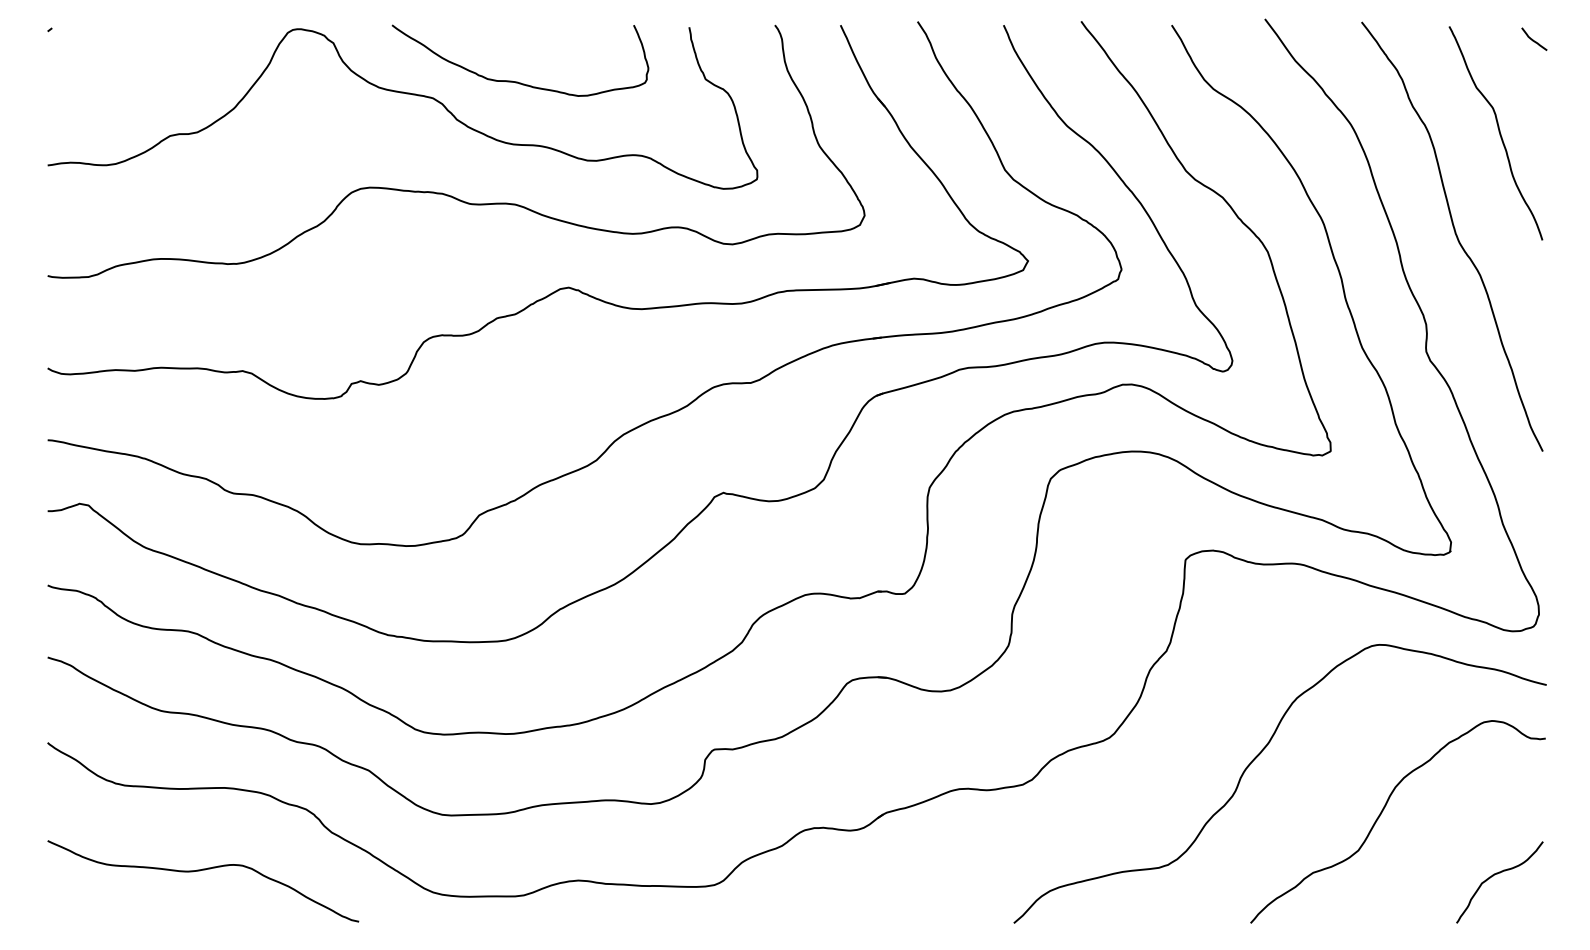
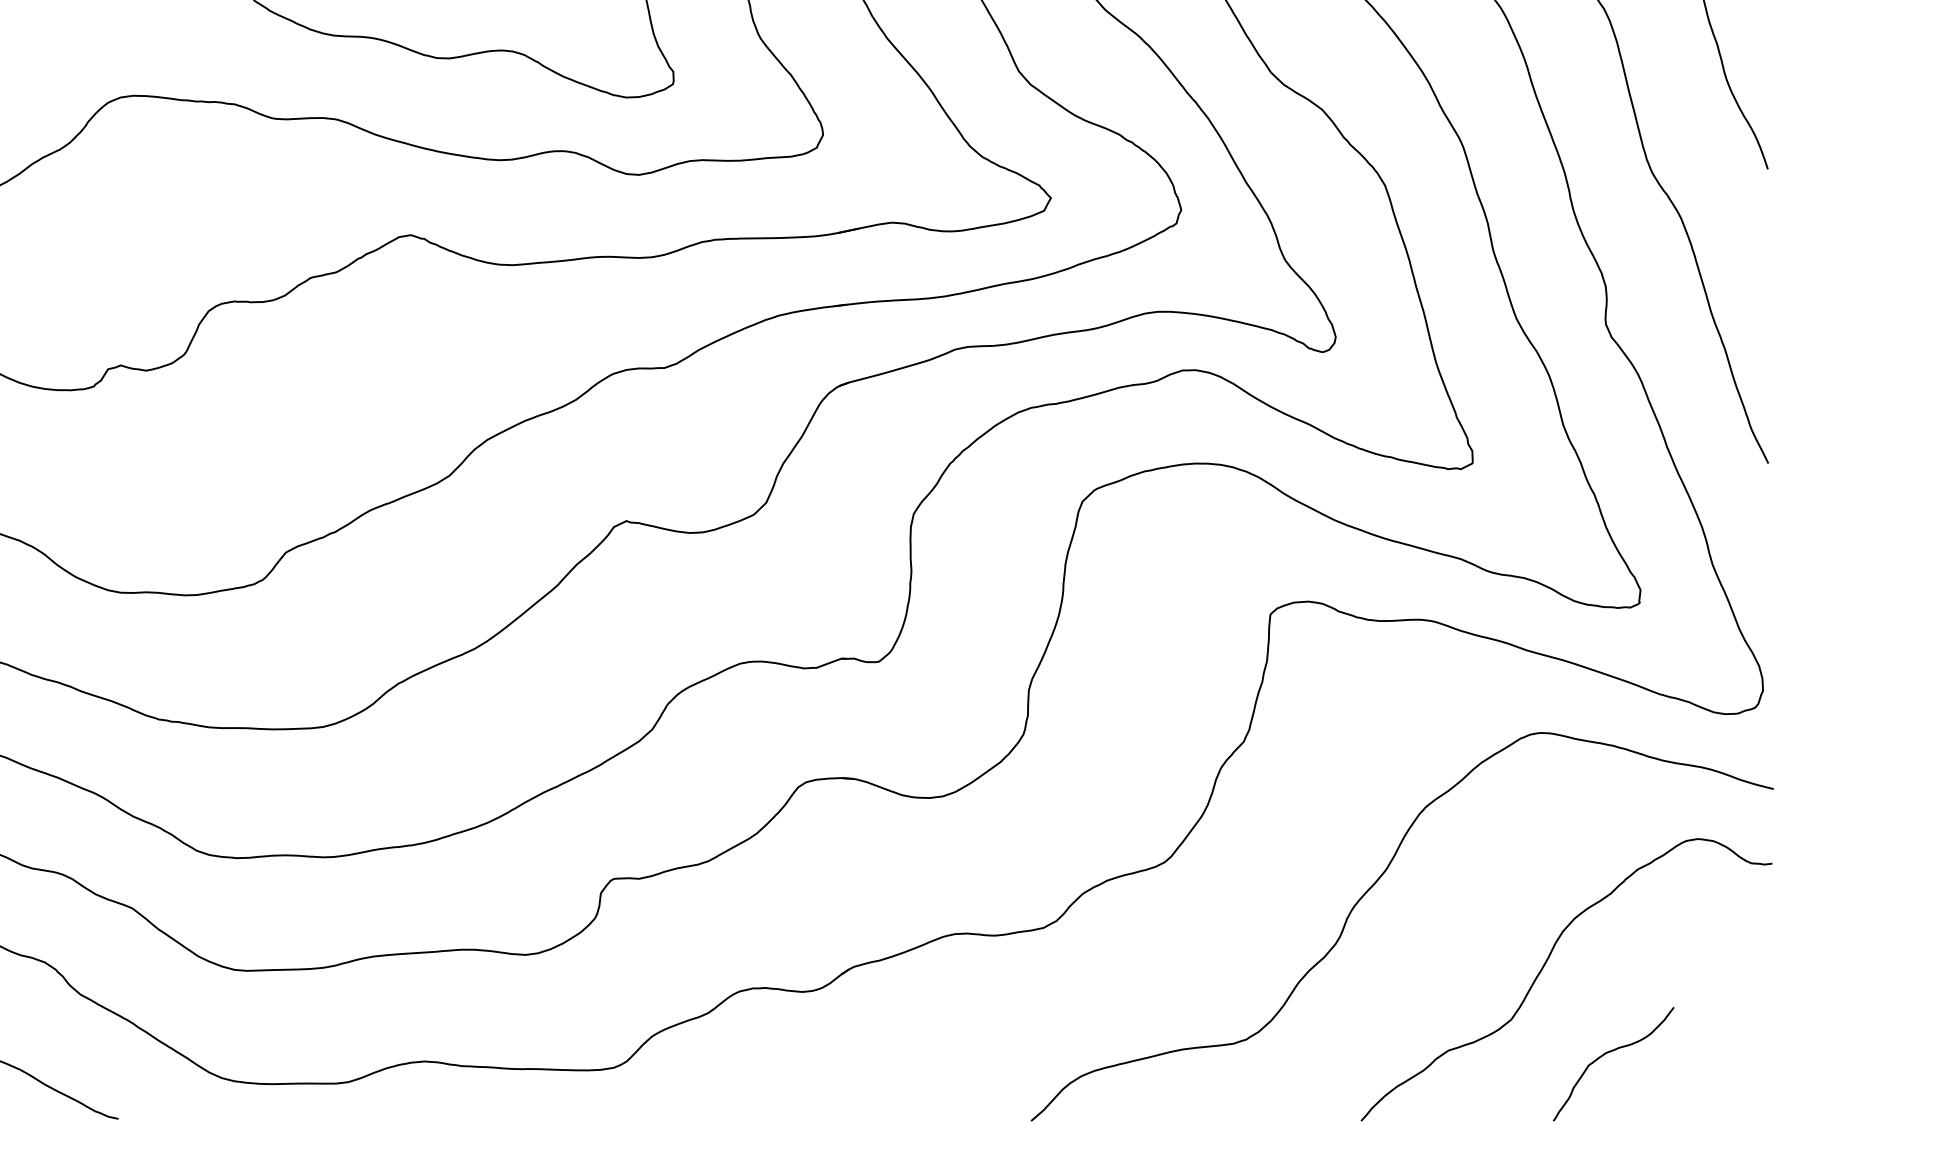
curve: (1497, 874) -> (1610, 1053), moved

